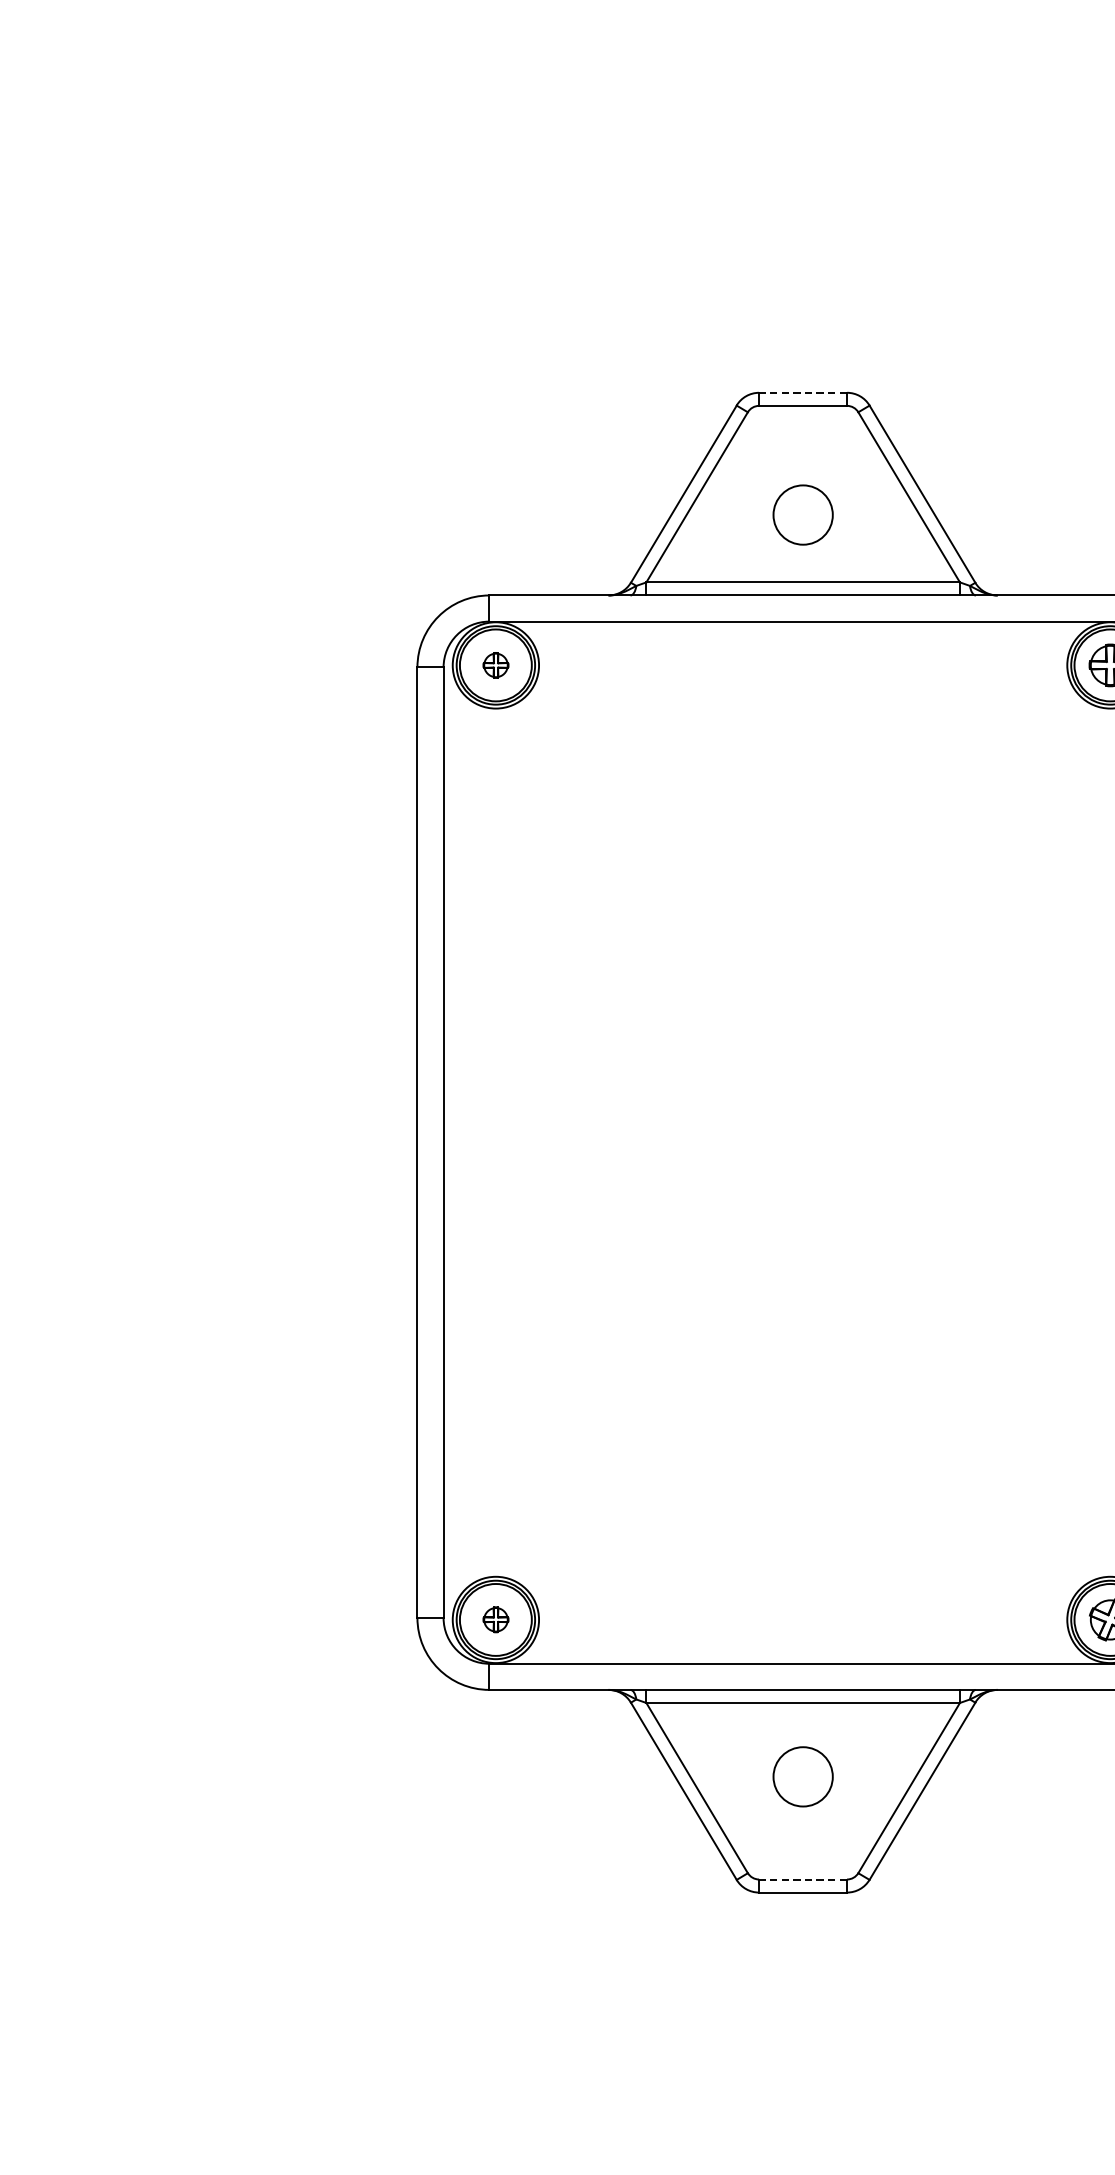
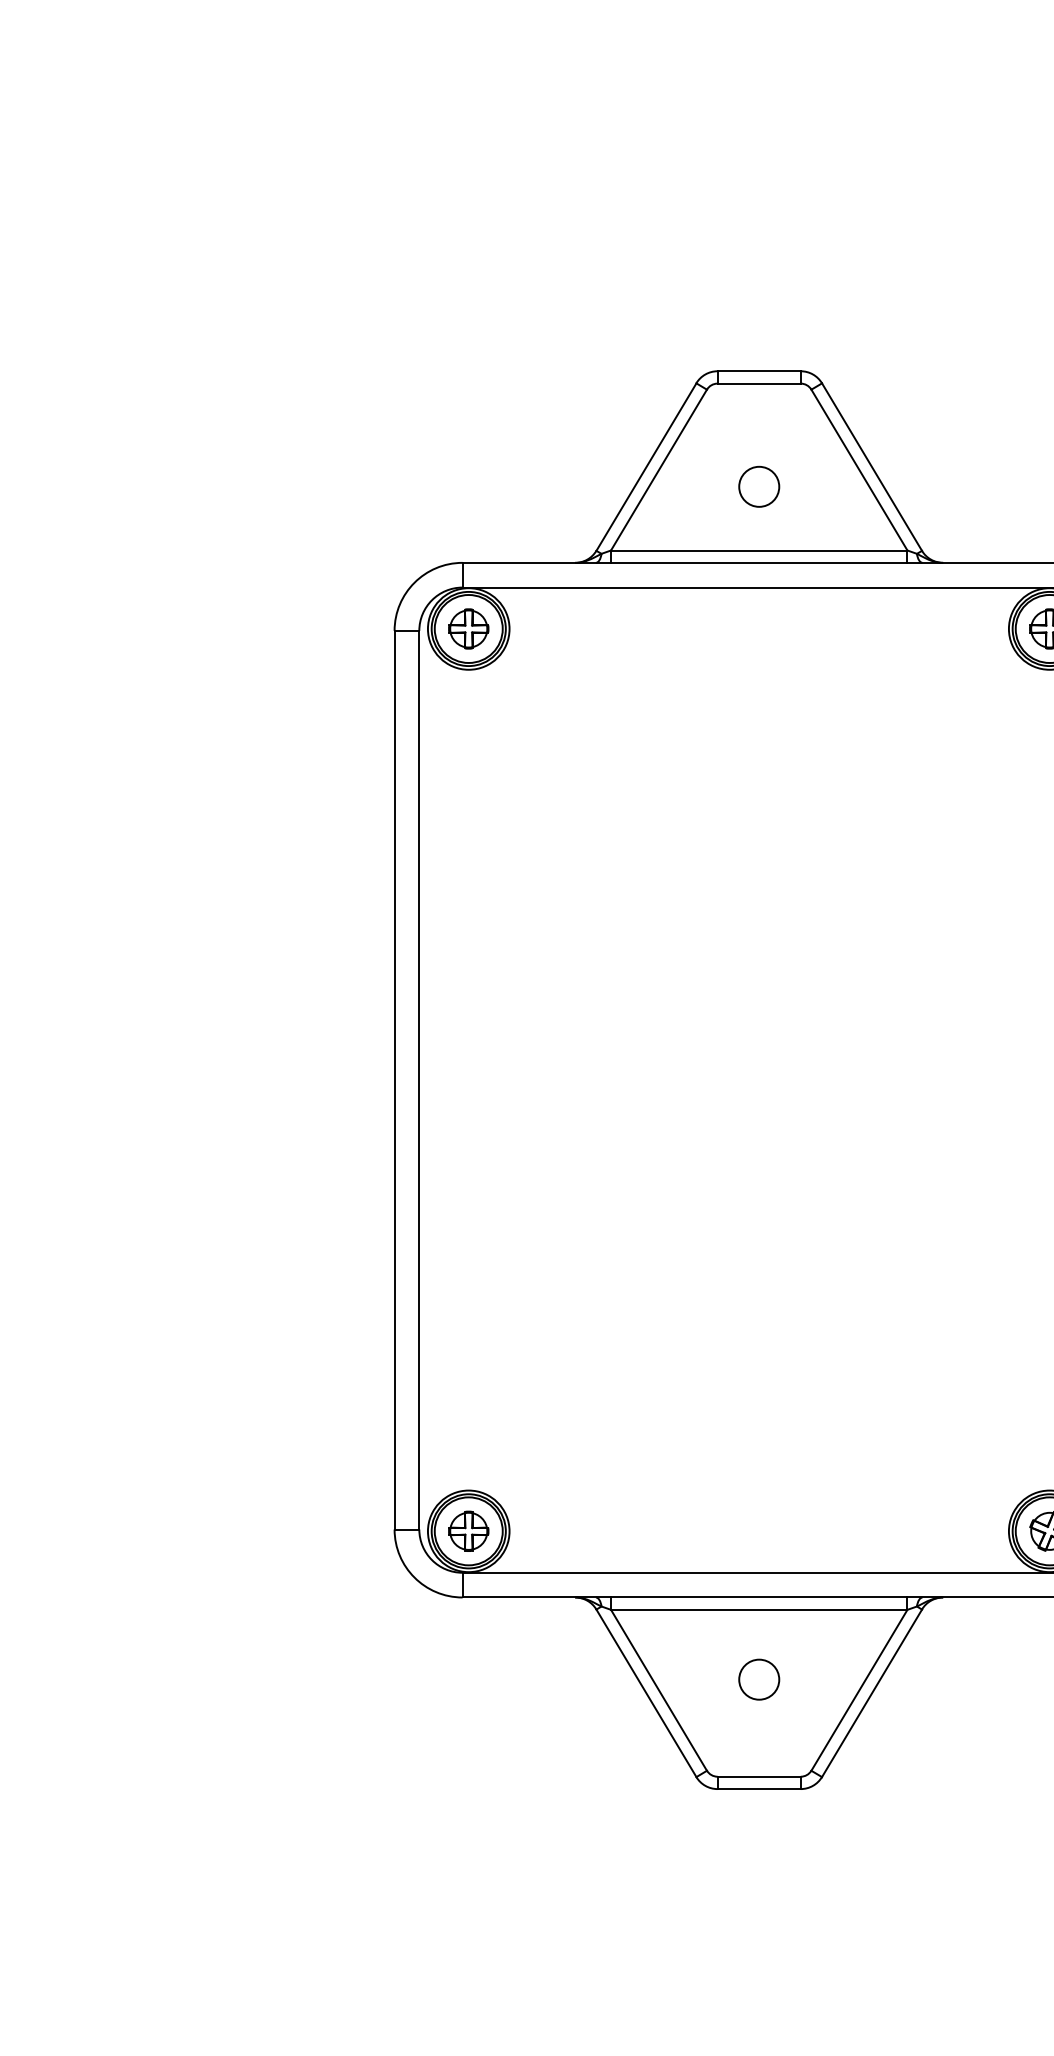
line: (803, 393) -> (759, 371), dashed -> solid
circle: (803, 514) -> (759, 486), size x0.71
part: (495, 664) -> (468, 628), size x1.67
part: (495, 1619) -> (468, 1530), size x1.67
circle: (803, 1776) -> (759, 1679), size x0.71
line: (803, 1879) -> (759, 1776), dashed -> solid

